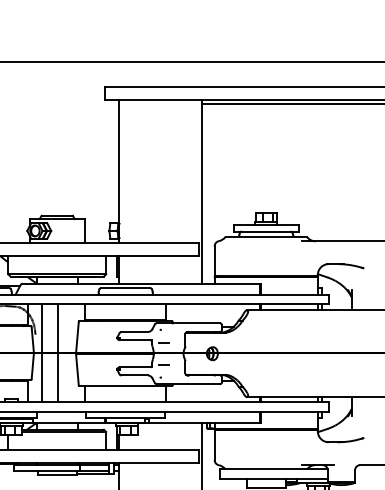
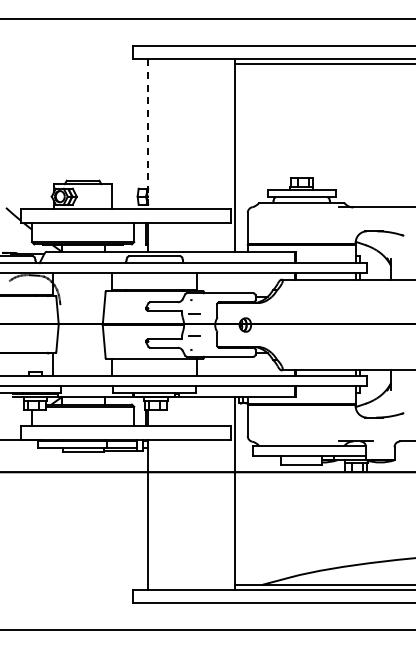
line: (119, 171) -> (148, 134), solid -> dashed
line: (42, 353) -> (67, 324), removed
line: (57, 353) -> (83, 324), removed

